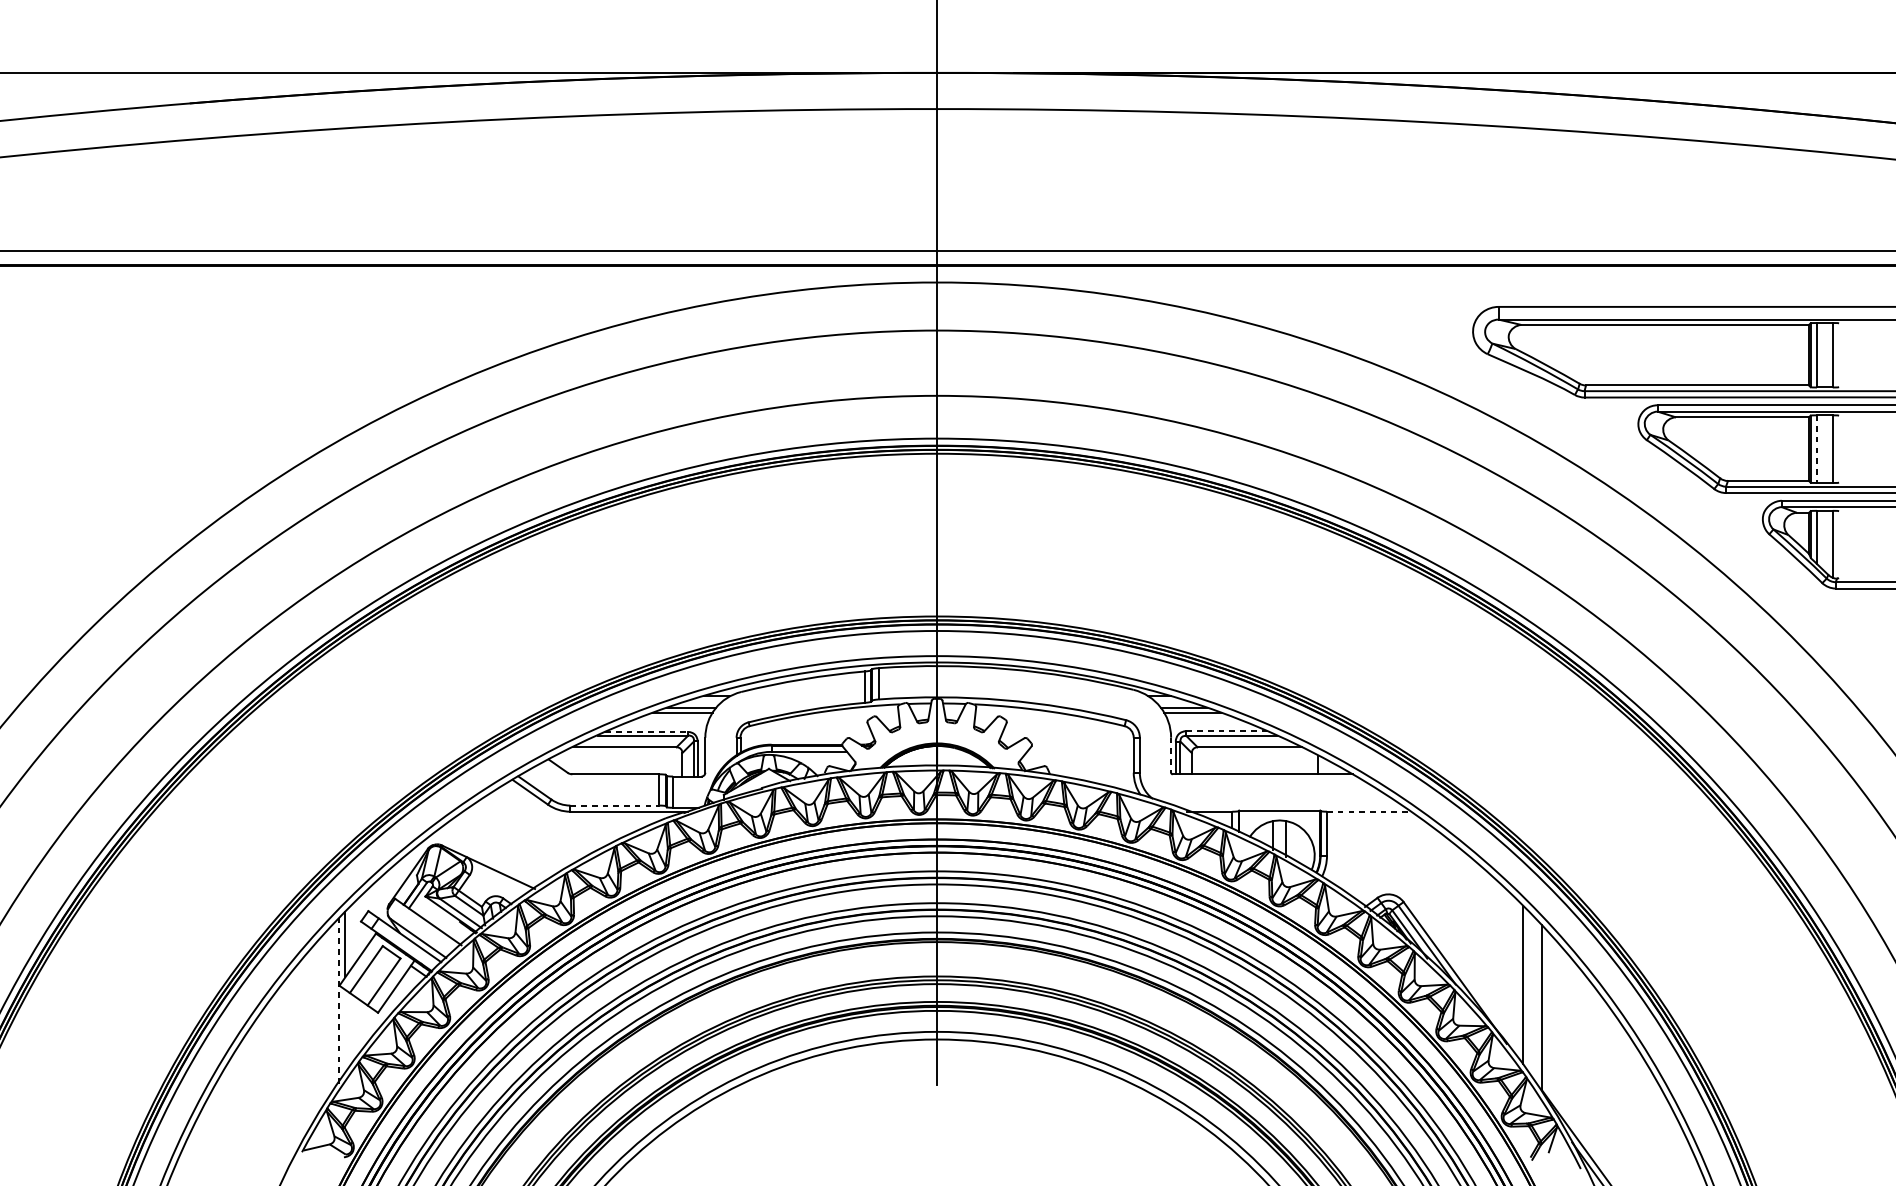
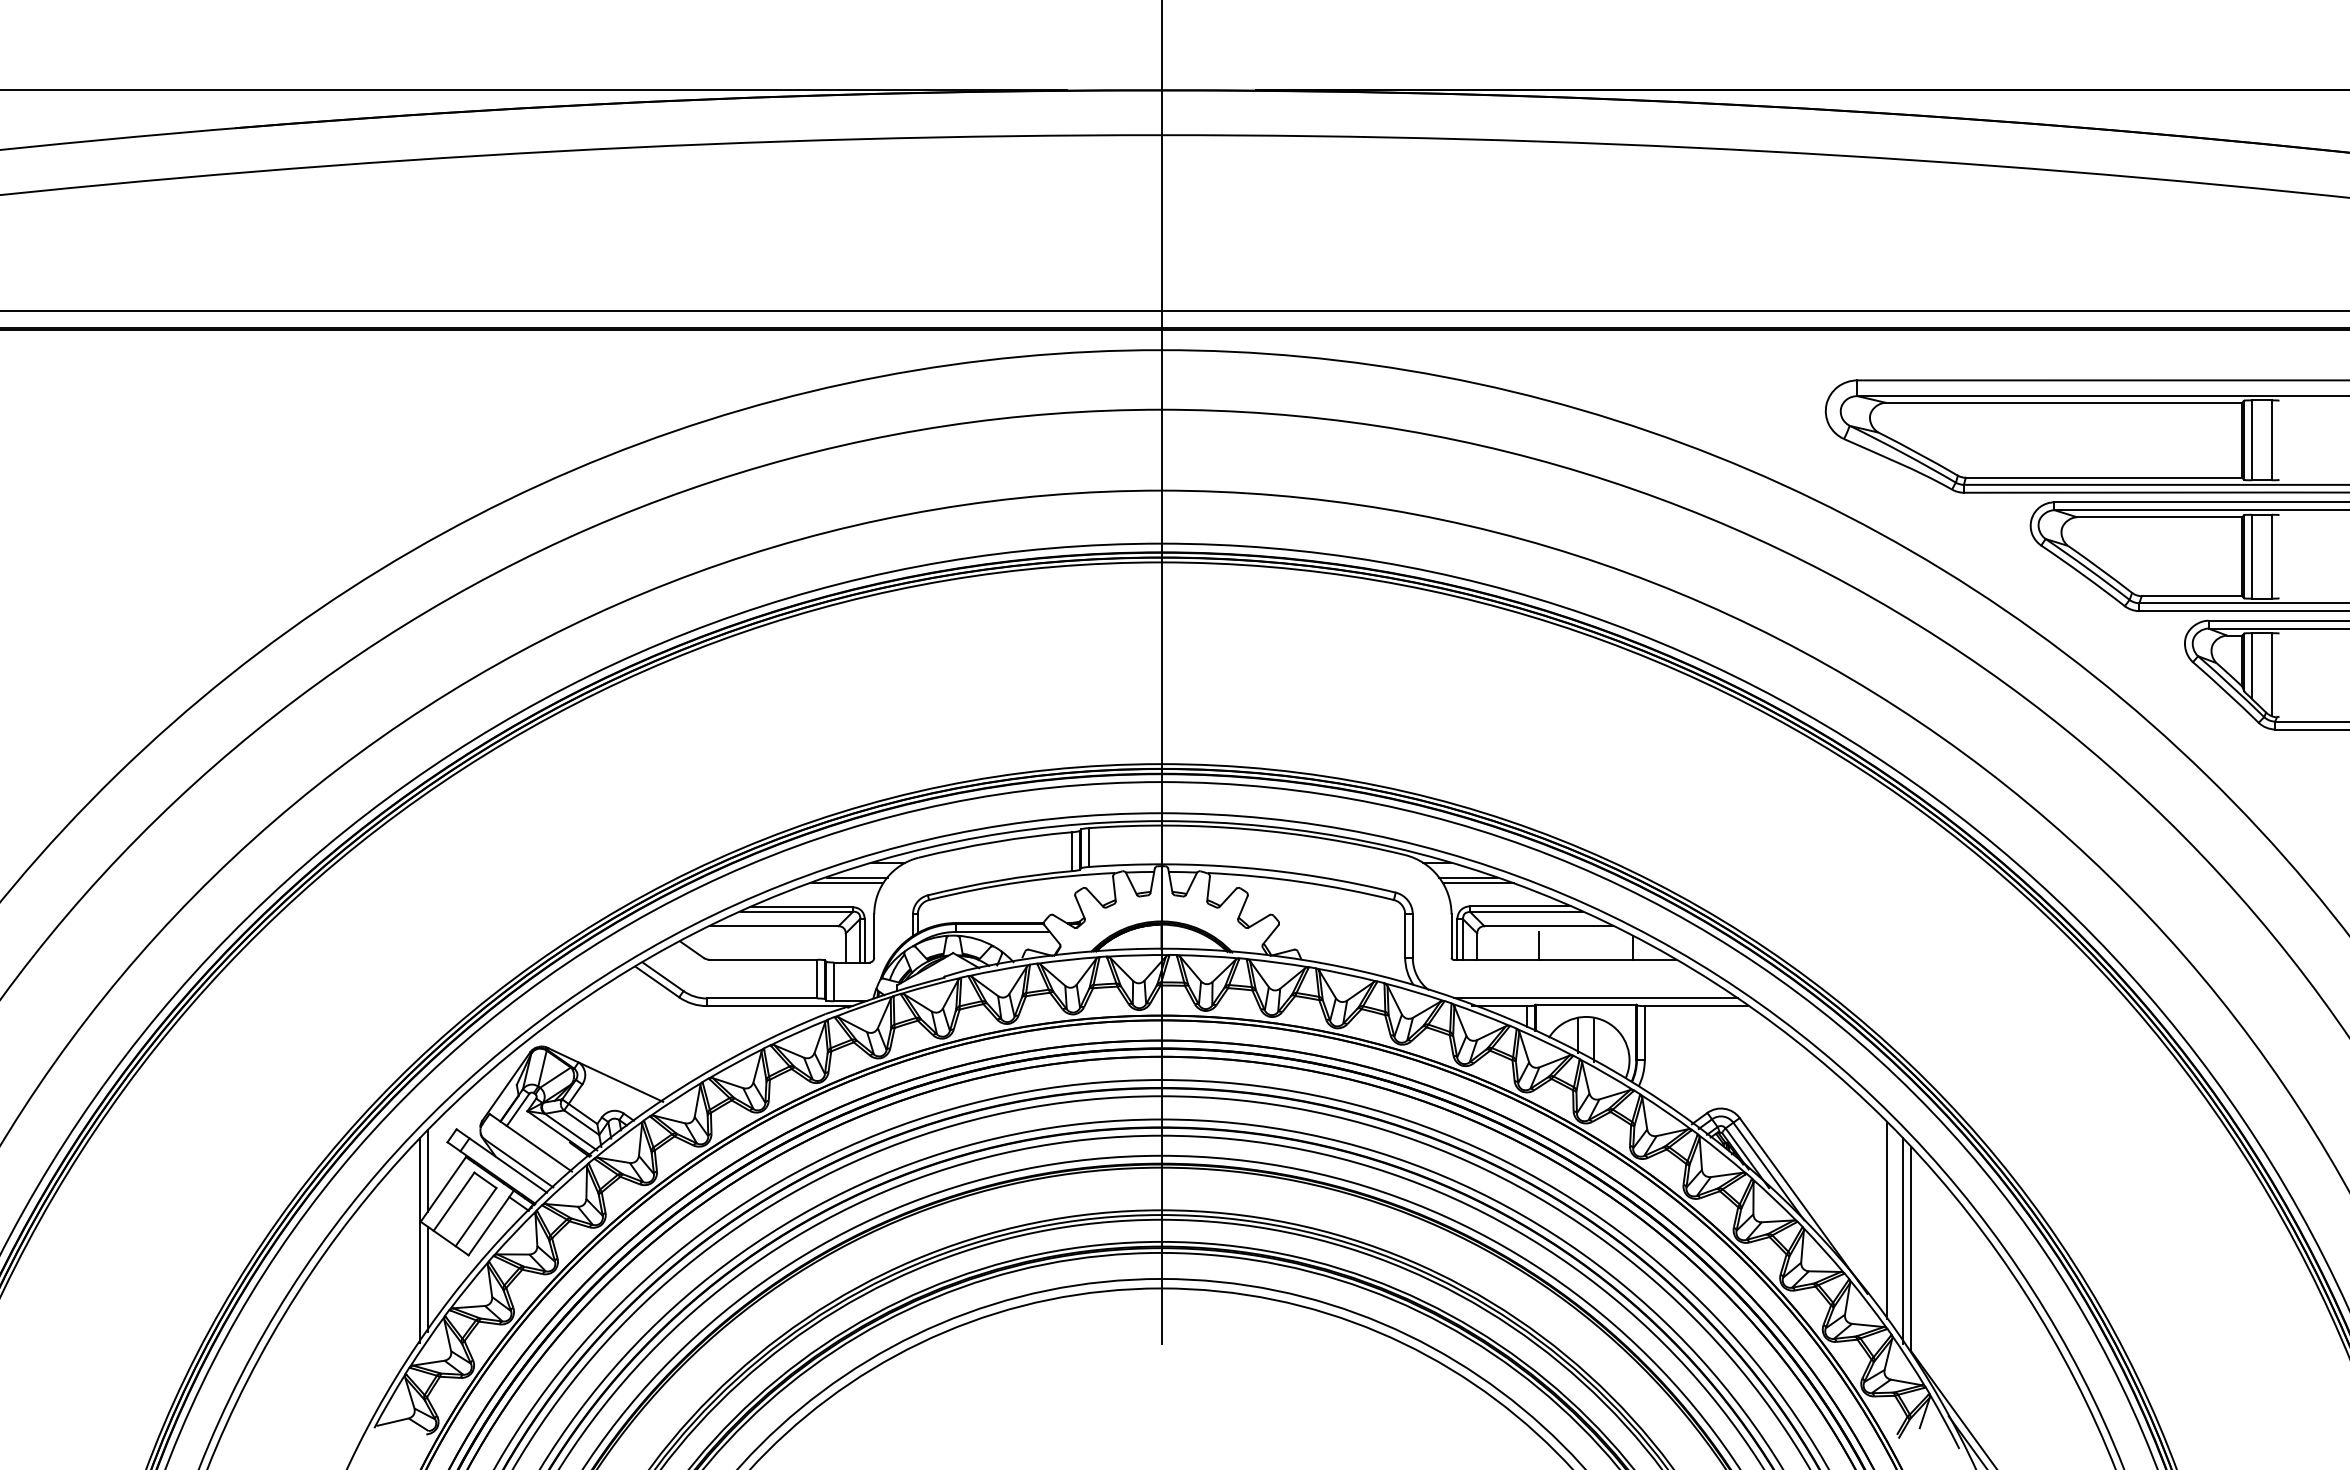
line: (1817, 448) -> (2252, 556), dashed -> solid
line: (1226, 731) -> (1520, 906), dashed -> solid
line: (647, 732) -> (802, 907), dashed -> solid
line: (1171, 755) -> (1451, 936), dashed -> solid
line: (1241, 762) -> (1538, 945), added
line: (615, 805) -> (762, 998), dashed -> solid
line: (1287, 805) -> (1595, 998), added
line: (1368, 812) -> (1696, 1006), dashed -> solid
line: (339, 1000) -> (420, 1240), dashed -> solid
line: (1535, 1000) -> (1903, 1240), added
line: (344, 1032) -> (427, 1279), added

